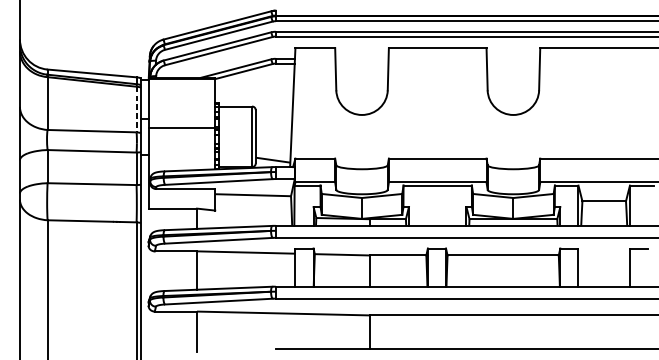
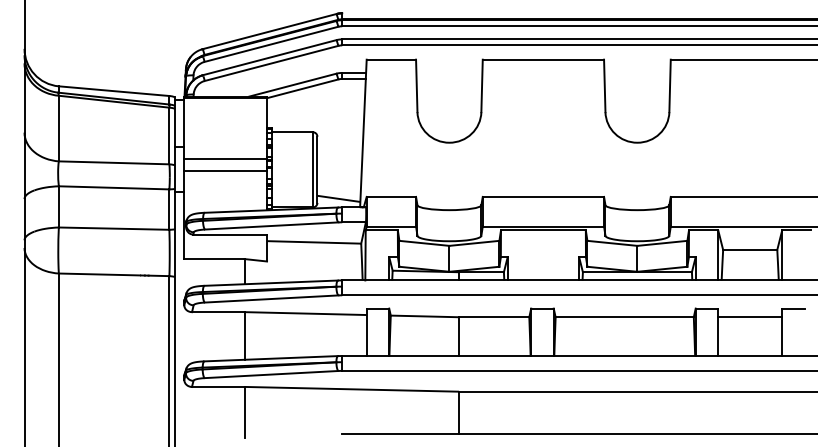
line: (136, 109) -> (169, 136), dashed -> solid
line: (181, 138) -> (225, 171), added
line: (604, 255) -> (750, 317), added

